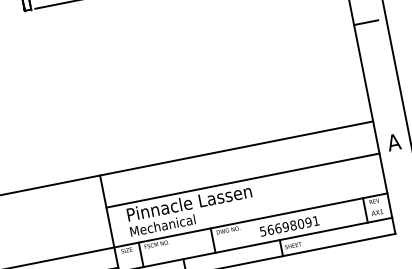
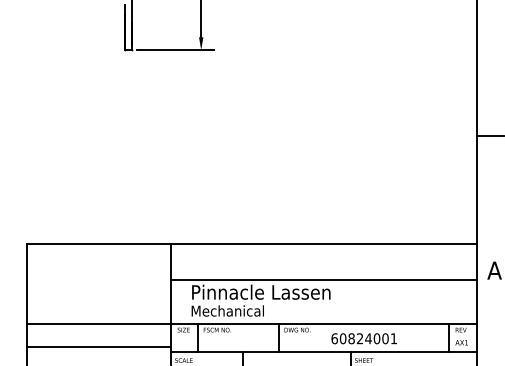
text: (285, 226) -> (359, 338), 56698091 -> 60824001

